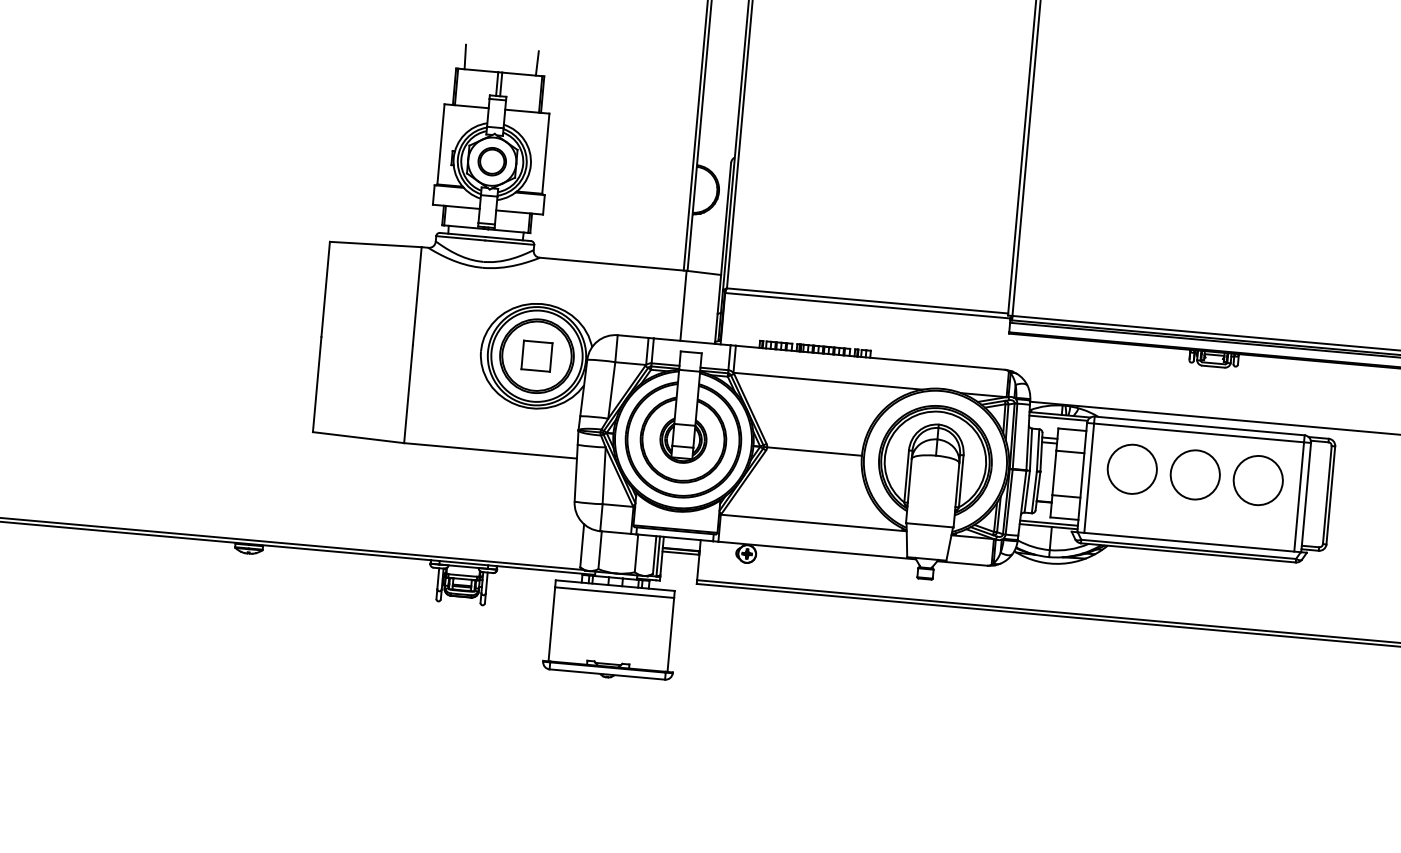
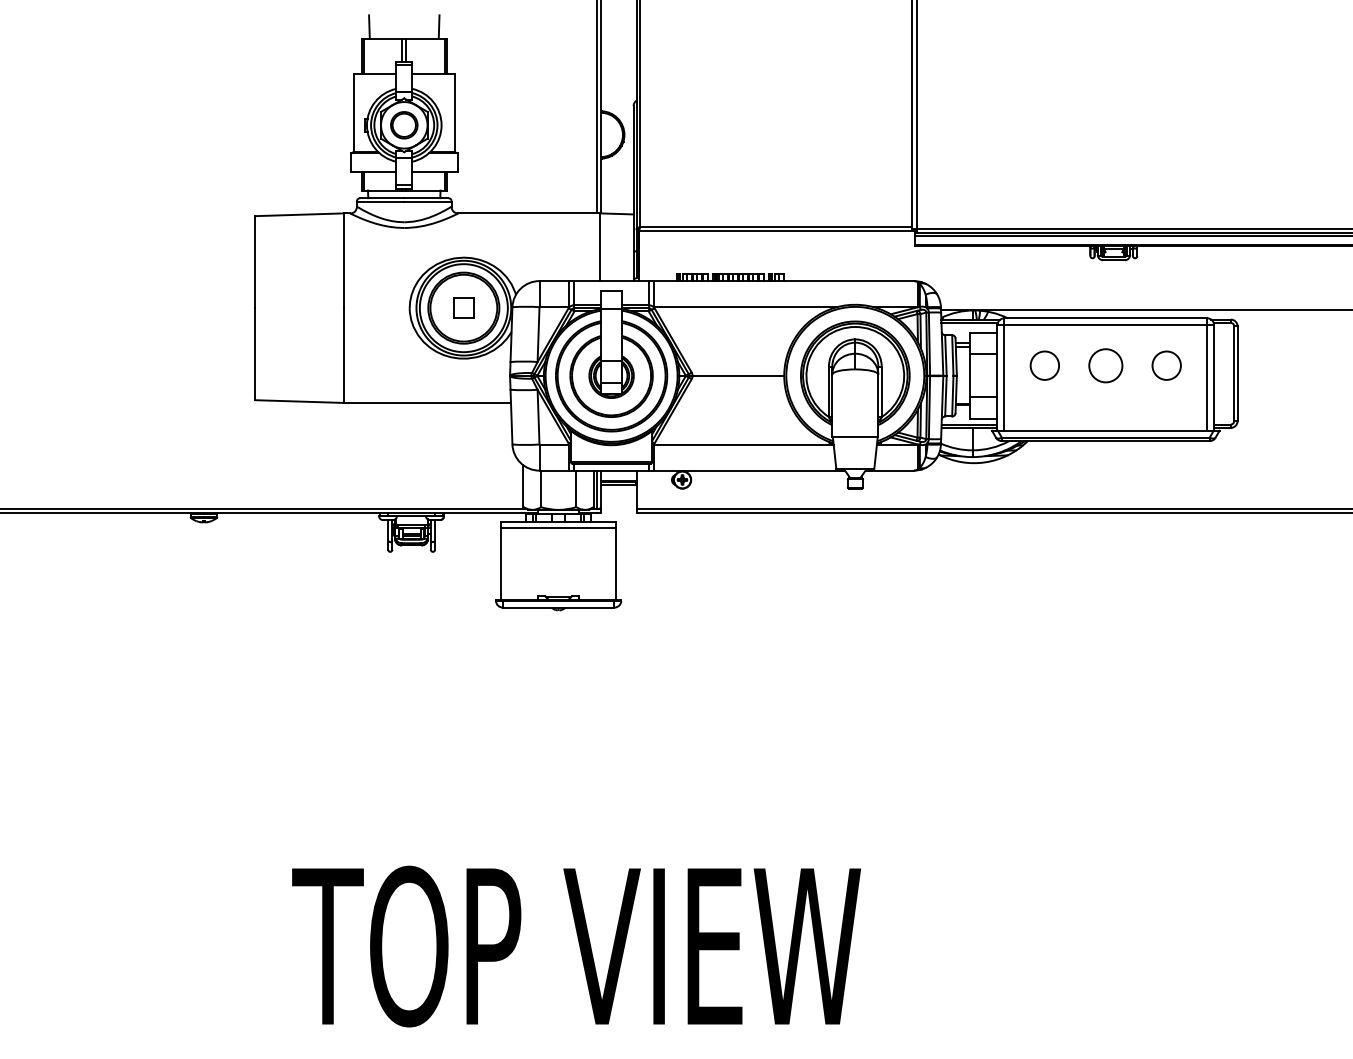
part: (536, 355) -> (463, 307), size x0.7
circle: (1131, 469) -> (1044, 365), size x0.6
circle: (1195, 474) -> (1105, 365), size x0.7
circle: (1258, 480) -> (1166, 365), size x0.6

